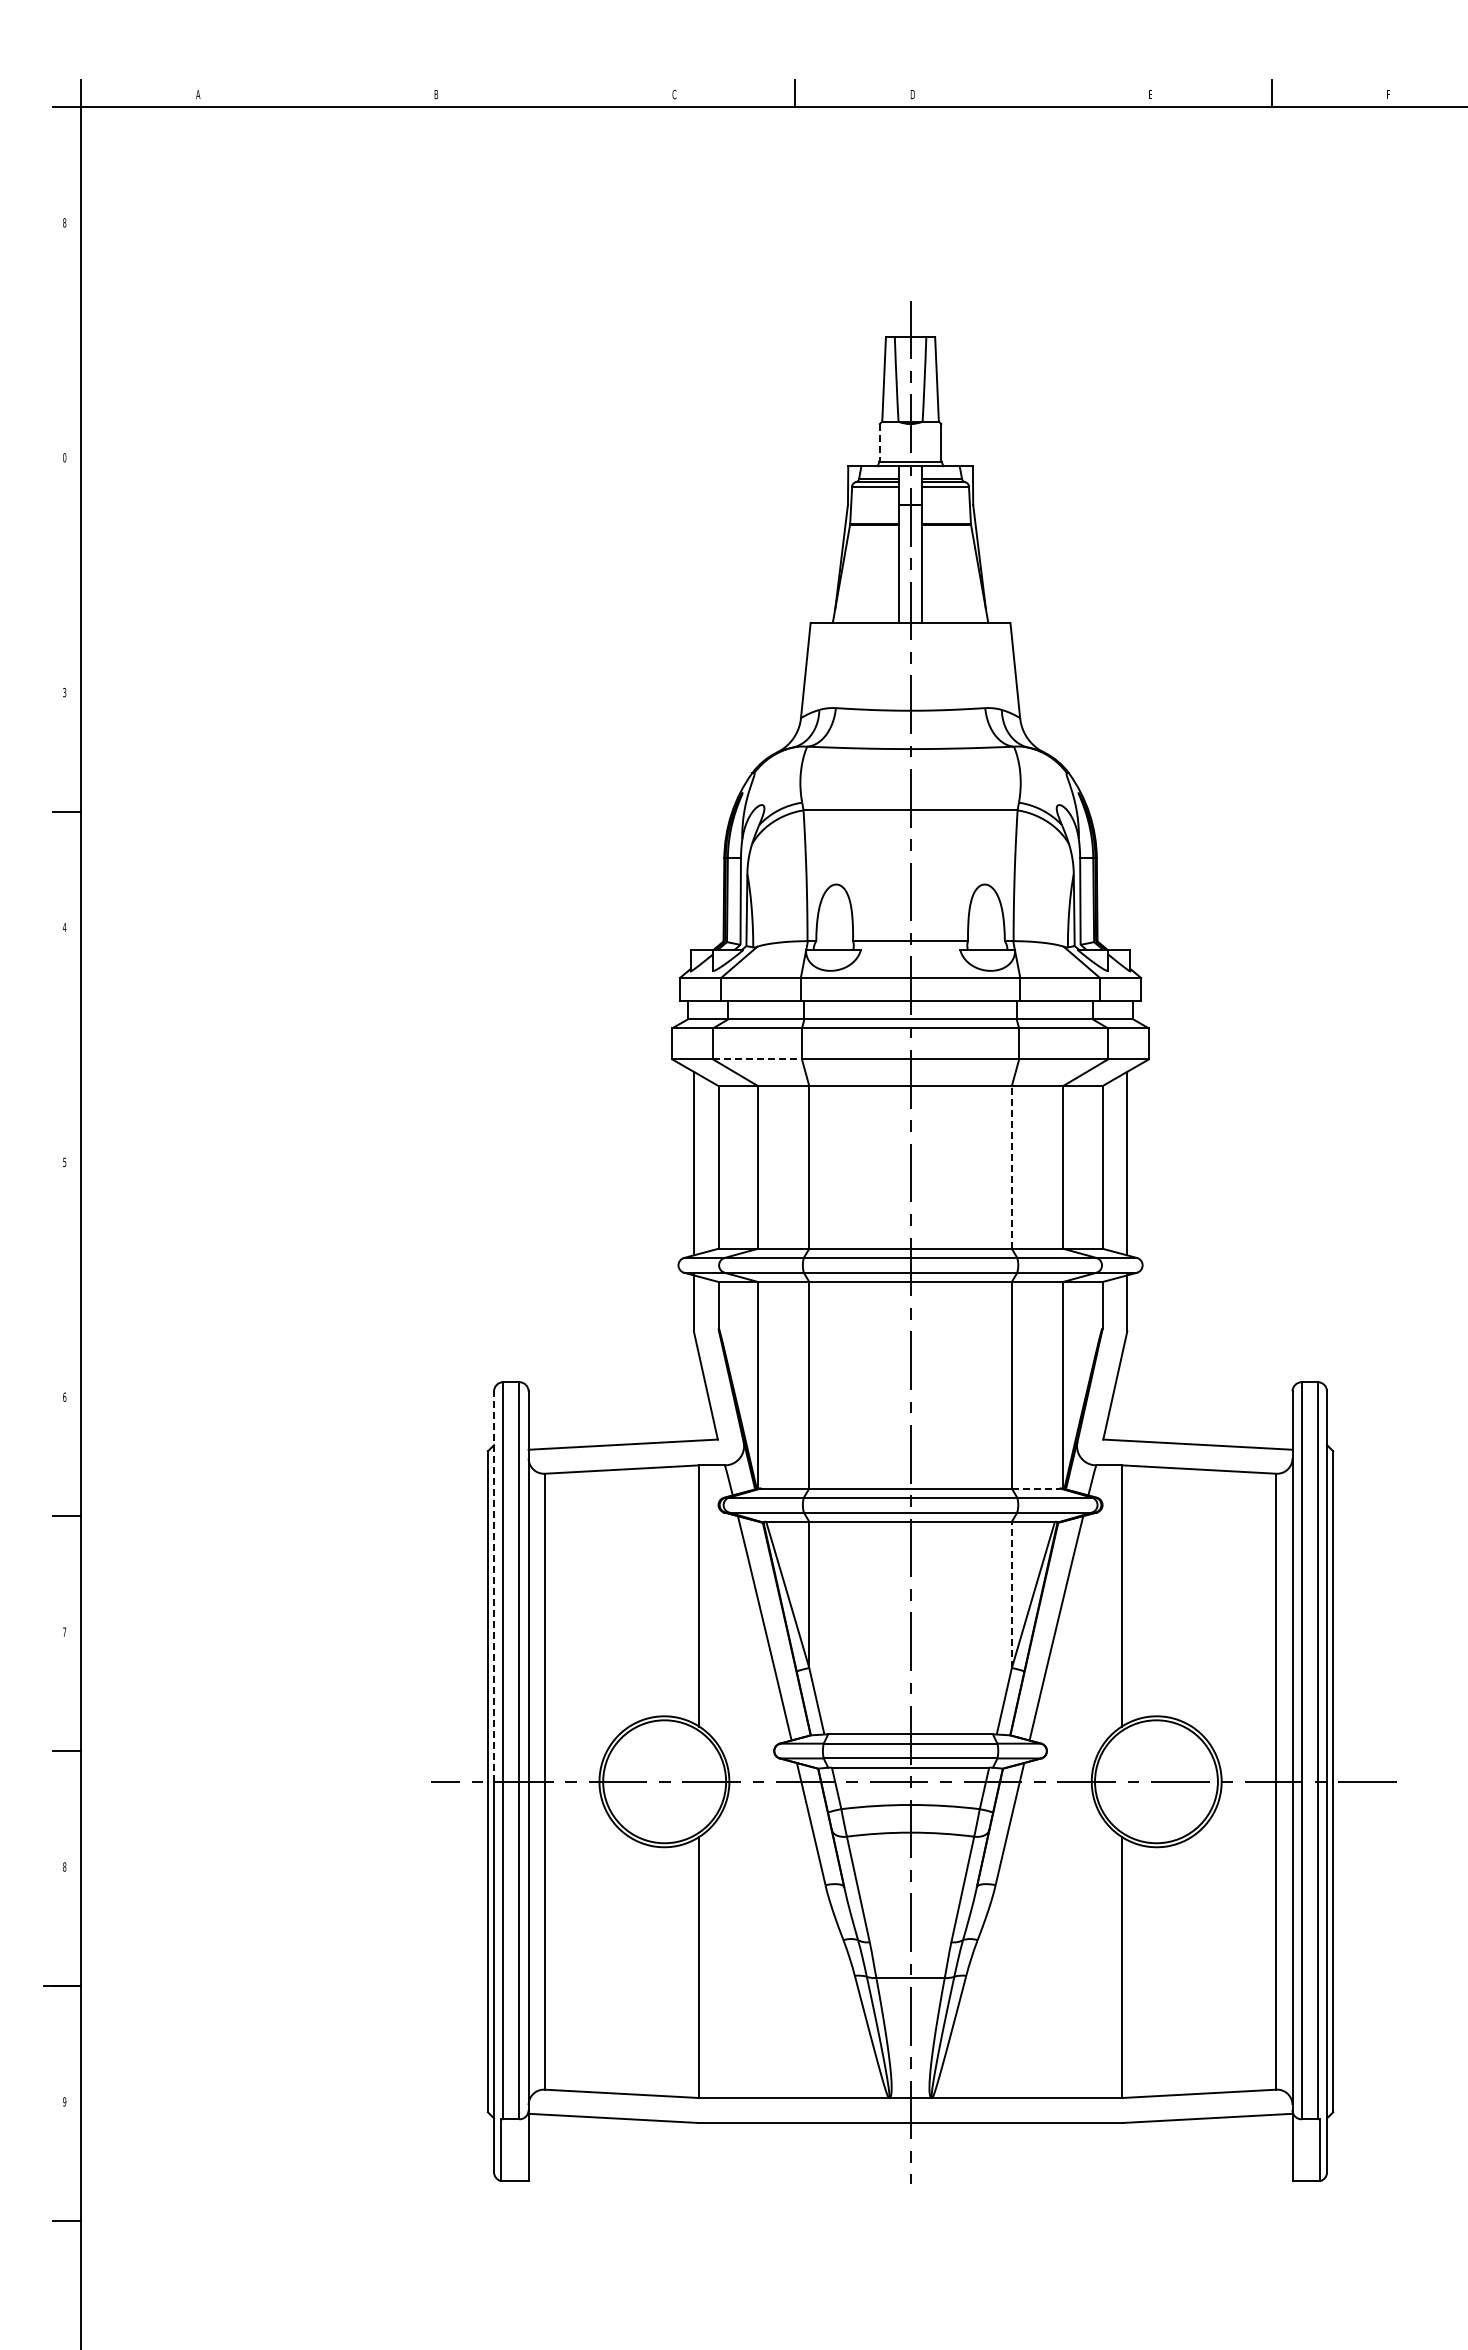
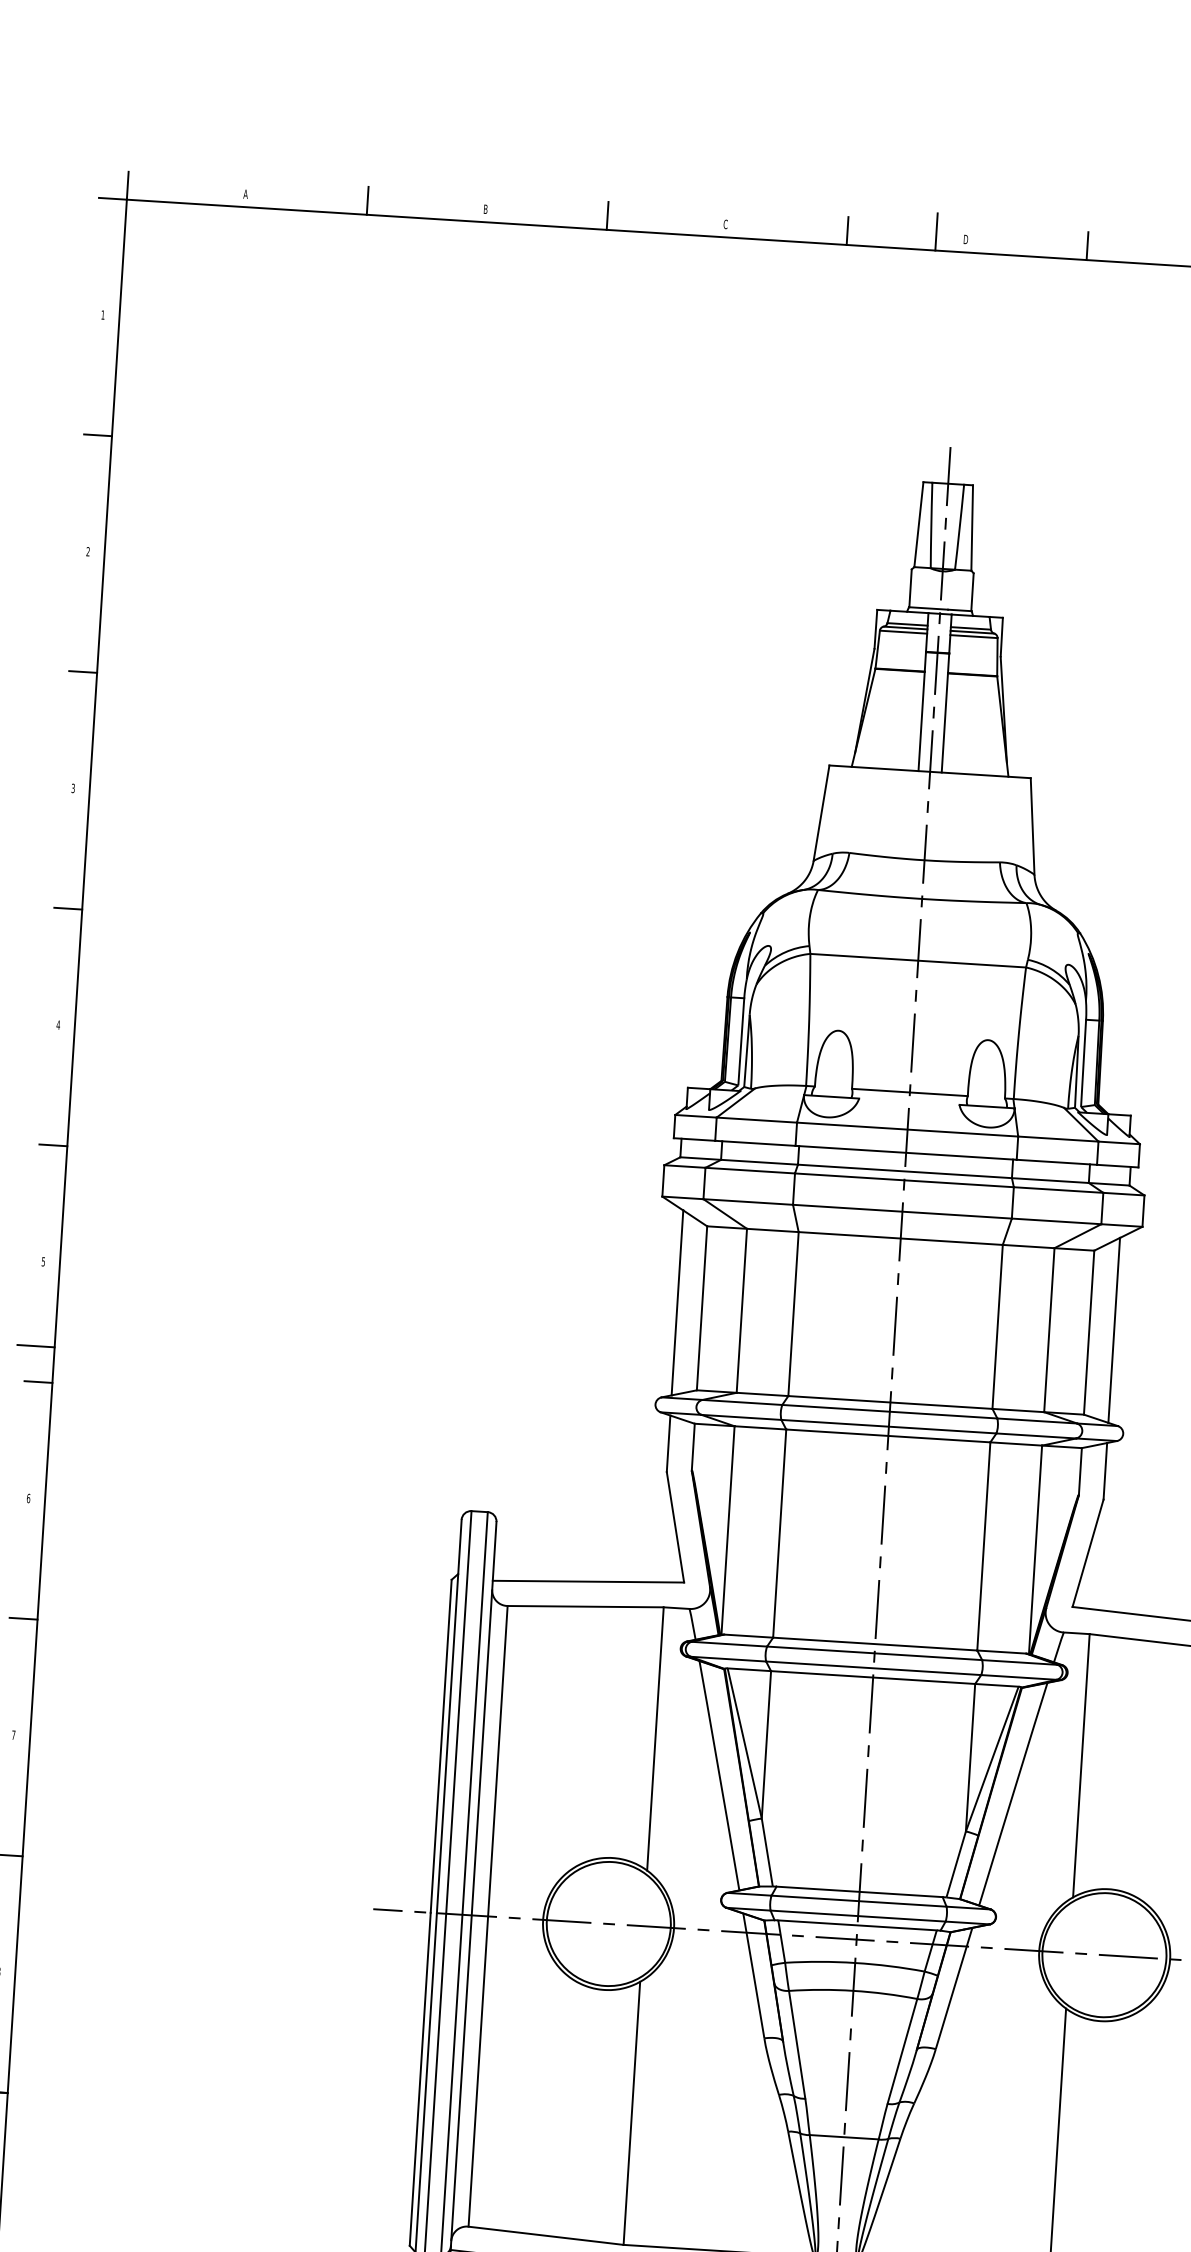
line: (883, 88) -> (936, 231), added
line: (319, 93) -> (368, 200), added
line: (557, 93) -> (607, 215), added
line: (1033, 93) -> (1087, 246), added
text: (64, 222) -> (102, 314), 8 -> 1
line: (67, 342) -> (98, 435), added
line: (879, 442) -> (910, 588), dashed -> solid
text: (64, 457) -> (88, 551), 0 -> 2
line: (67, 576) -> (83, 671), added
line: (67, 1046) -> (53, 1145), added
line: (758, 1059) -> (749, 1202), dashed -> solid
line: (1011, 1166) -> (997, 1325), dashed -> solid
line: (62, 1246) -> (35, 1346), added
line: (67, 1281) -> (38, 1382), added
line: (1036, 1488) -> (1002, 1652), dashed -> solid
line: (494, 1586) -> (449, 1716), dashed -> solid
line: (1011, 1594) -> (970, 1757), dashed -> solid

